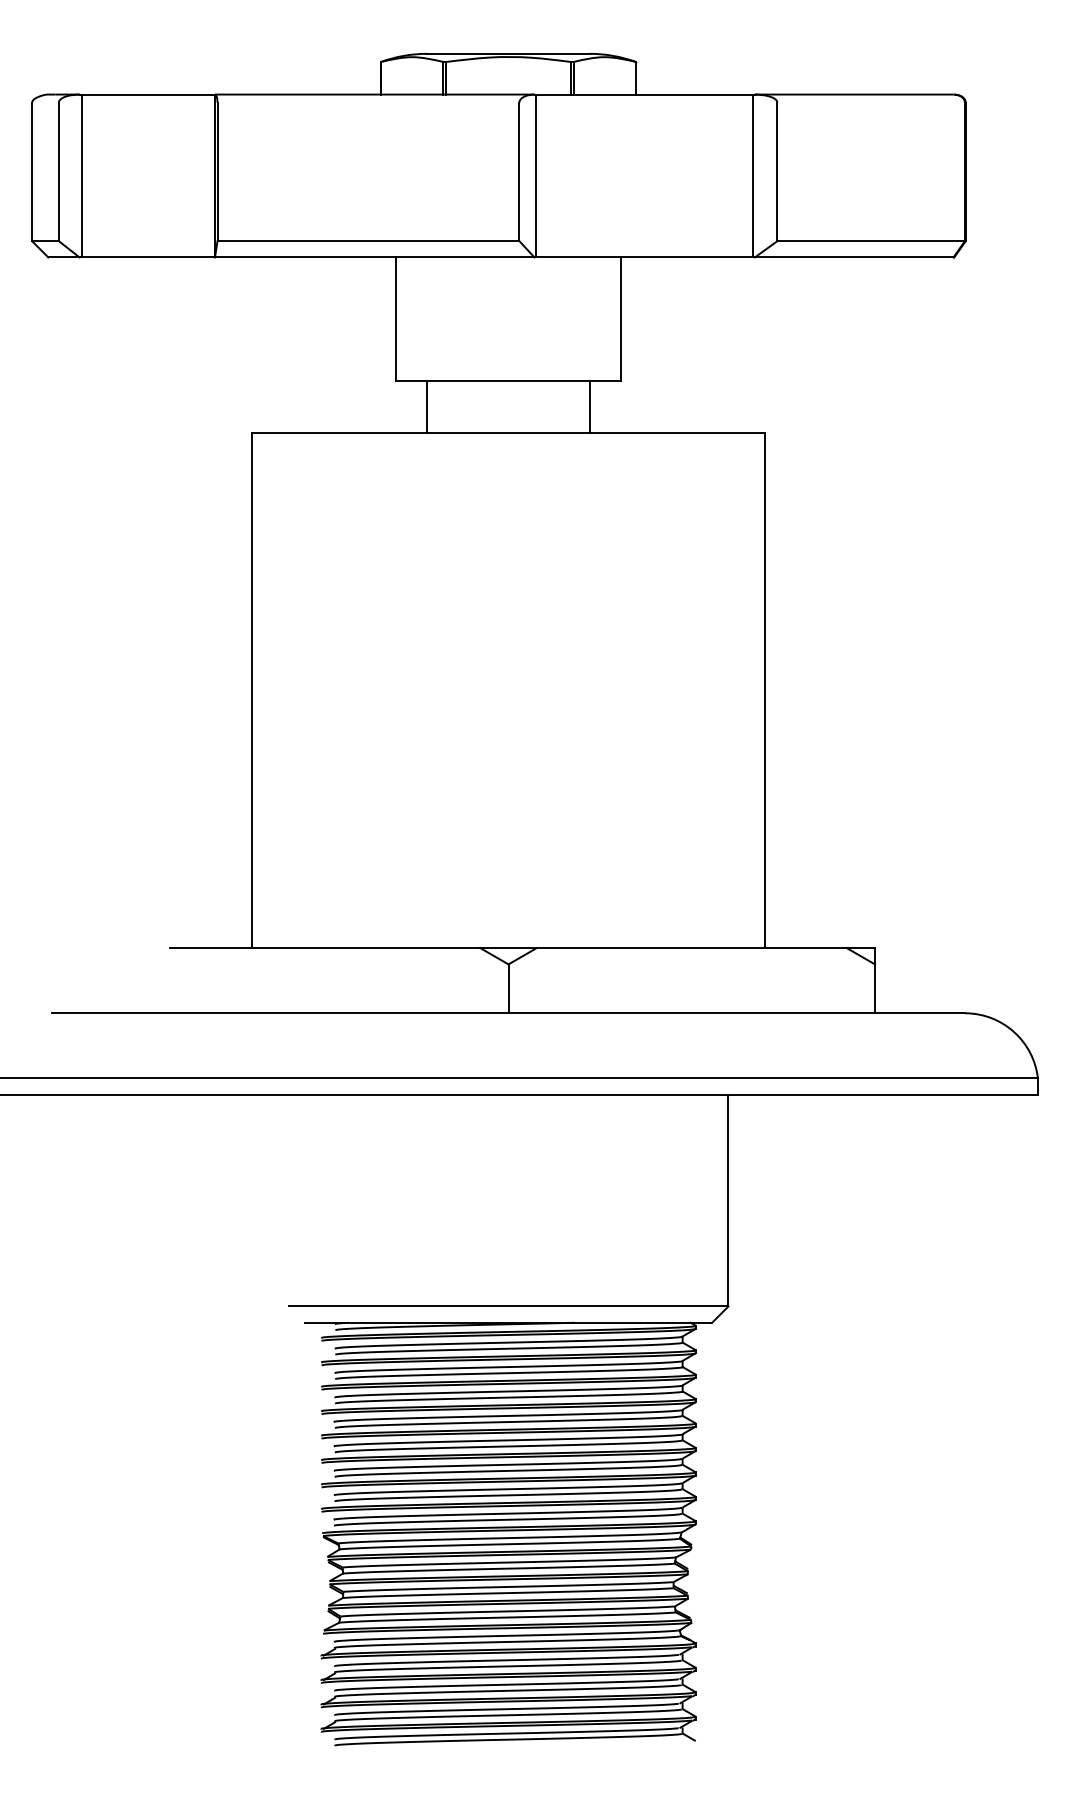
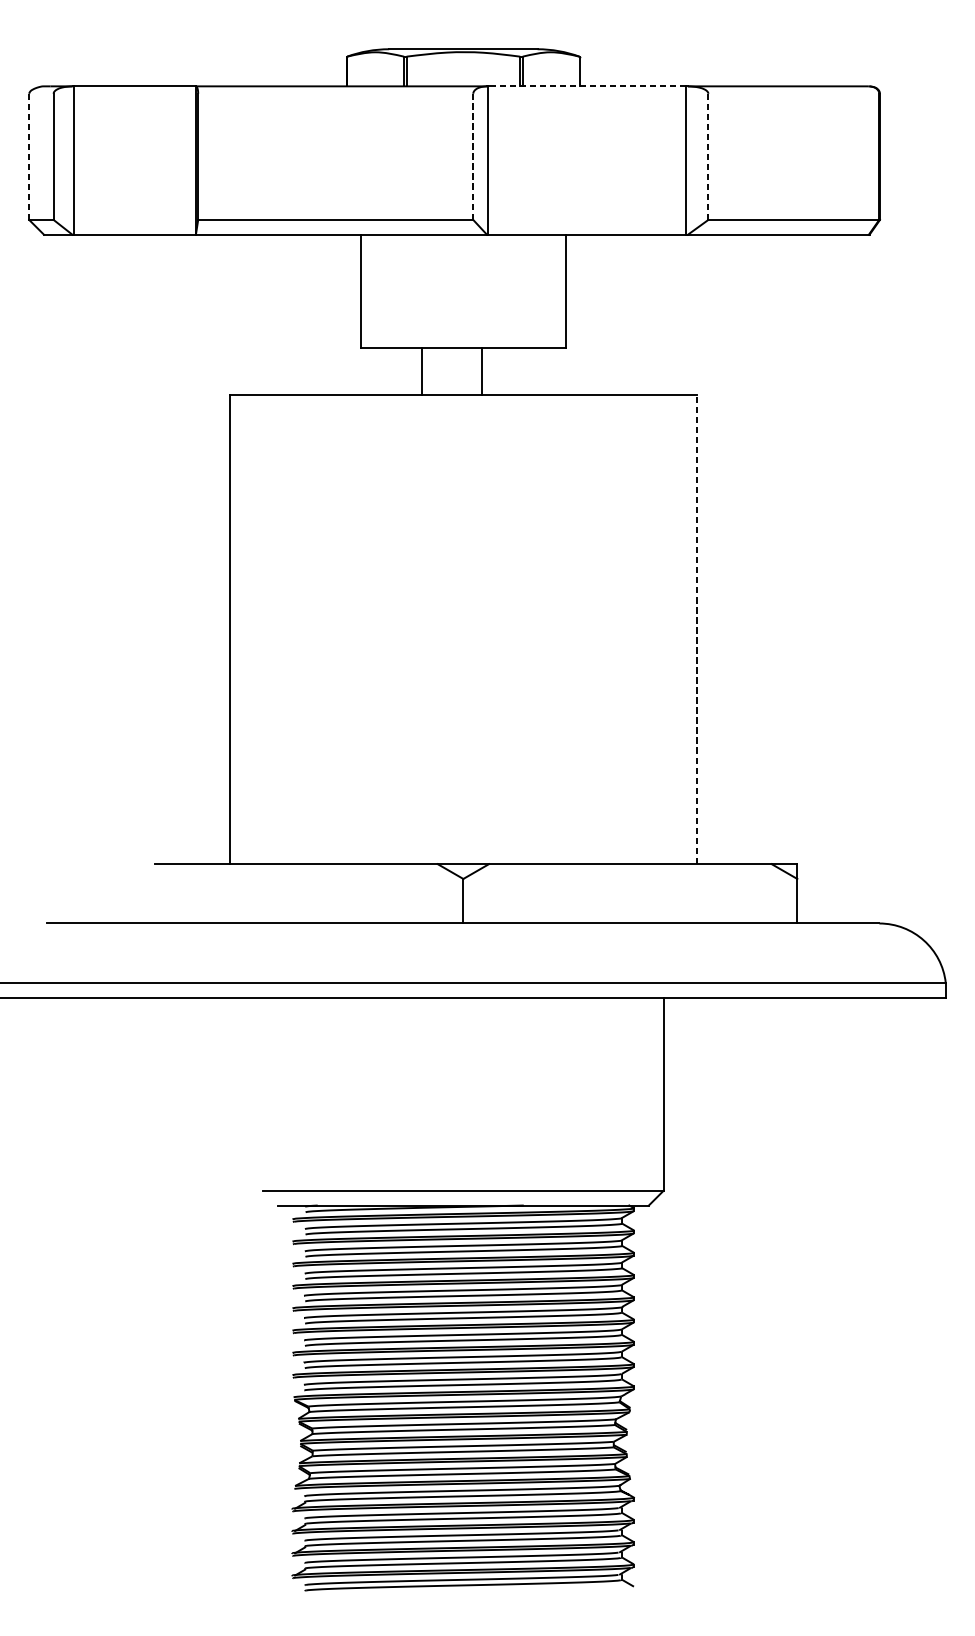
line: (644, 94) -> (587, 86), solid -> dashed
line: (519, 171) -> (473, 156), solid -> dashed
line: (32, 172) -> (29, 157), solid -> dashed
line: (777, 172) -> (708, 157), solid -> dashed
line: (427, 407) -> (422, 371), moved
line: (589, 407) -> (481, 371), moved
line: (765, 690) -> (697, 629), solid -> dashed

